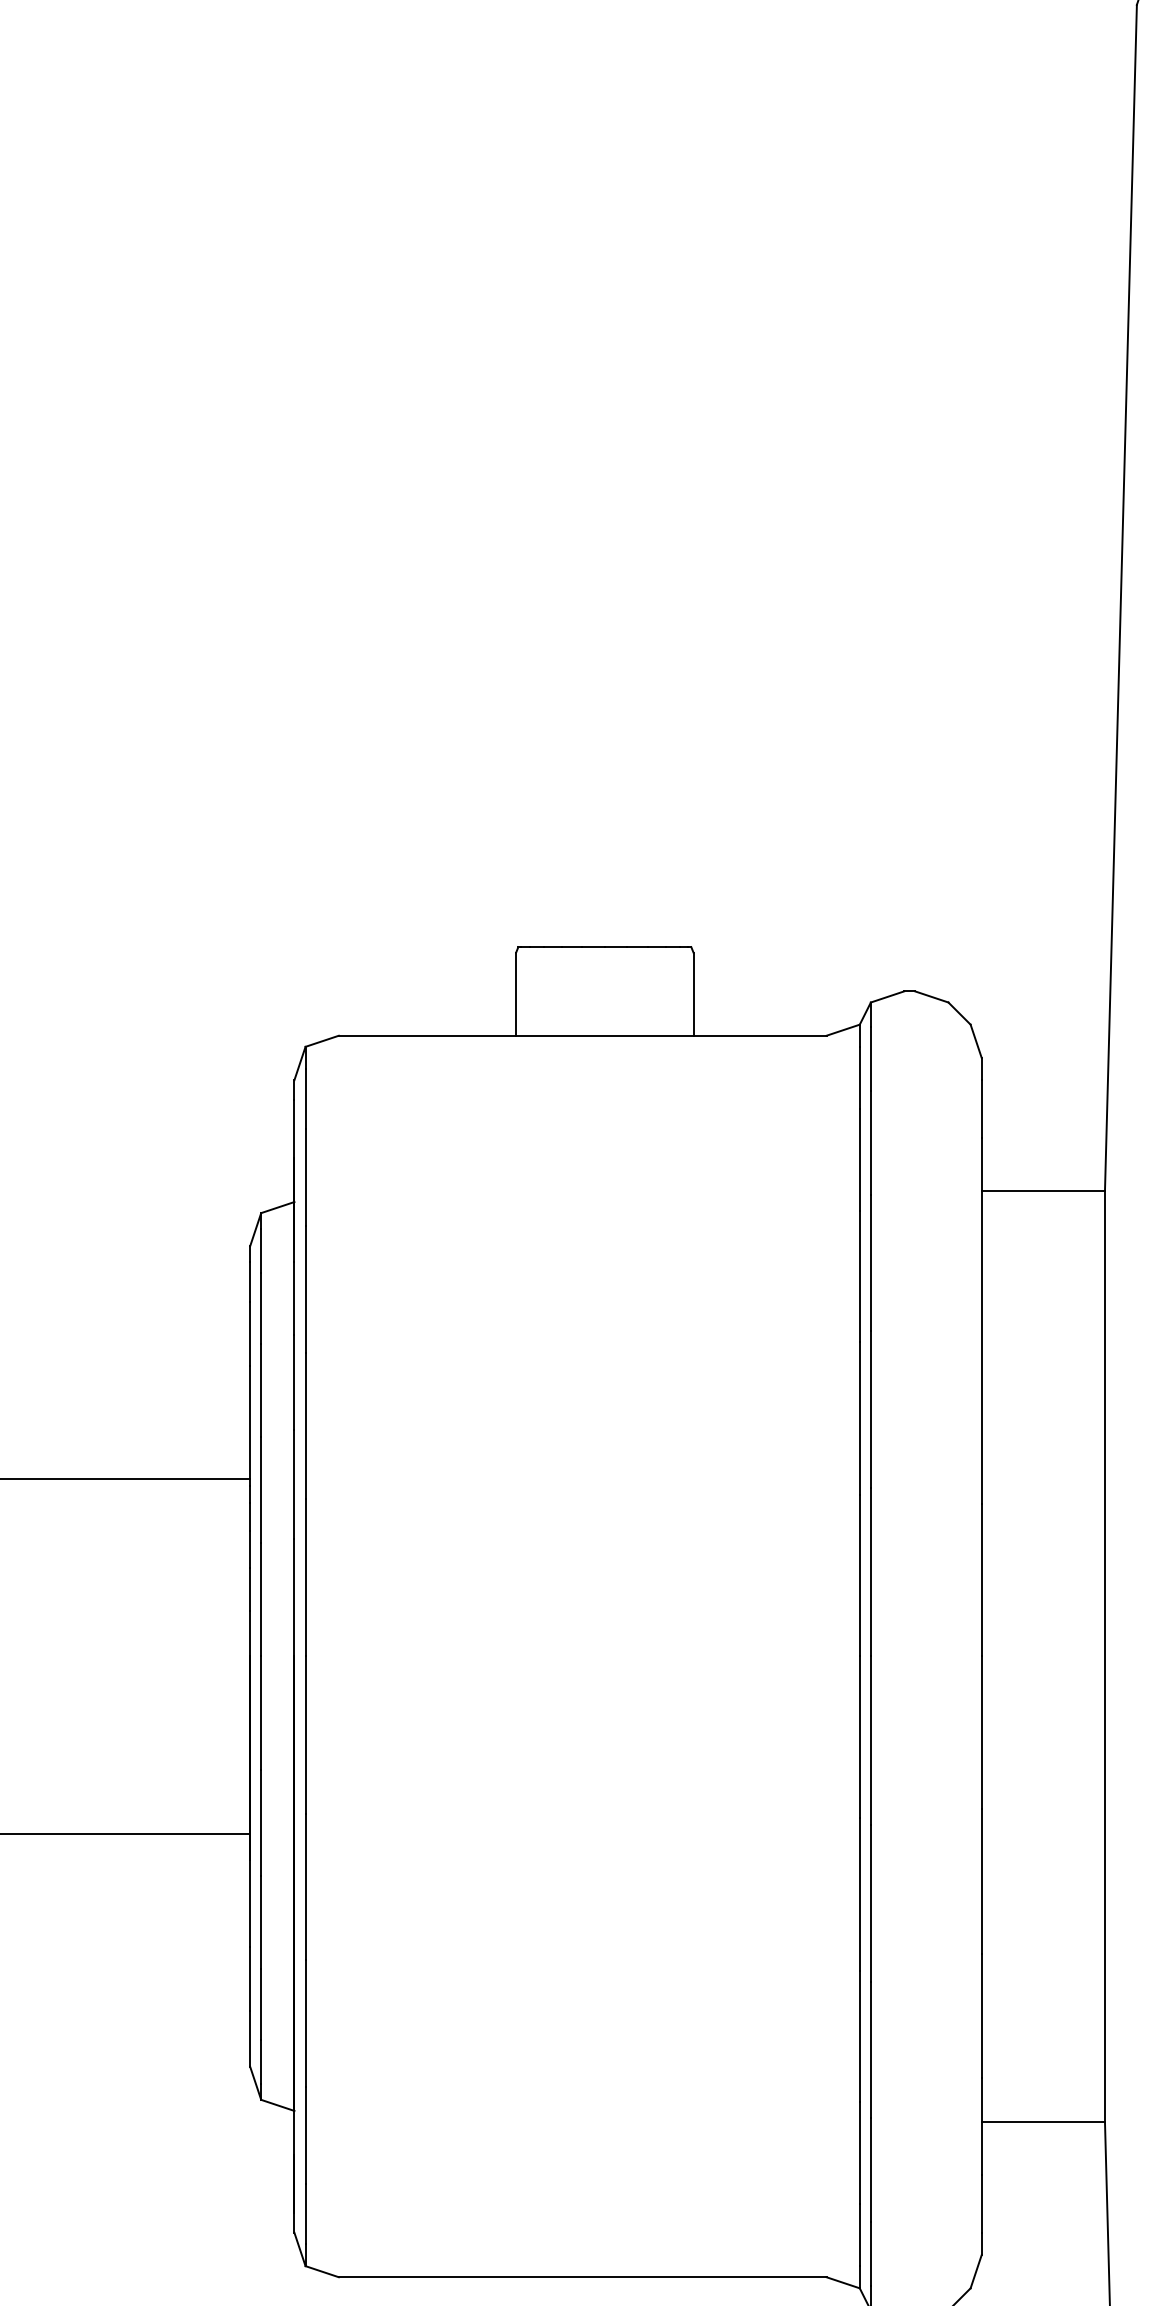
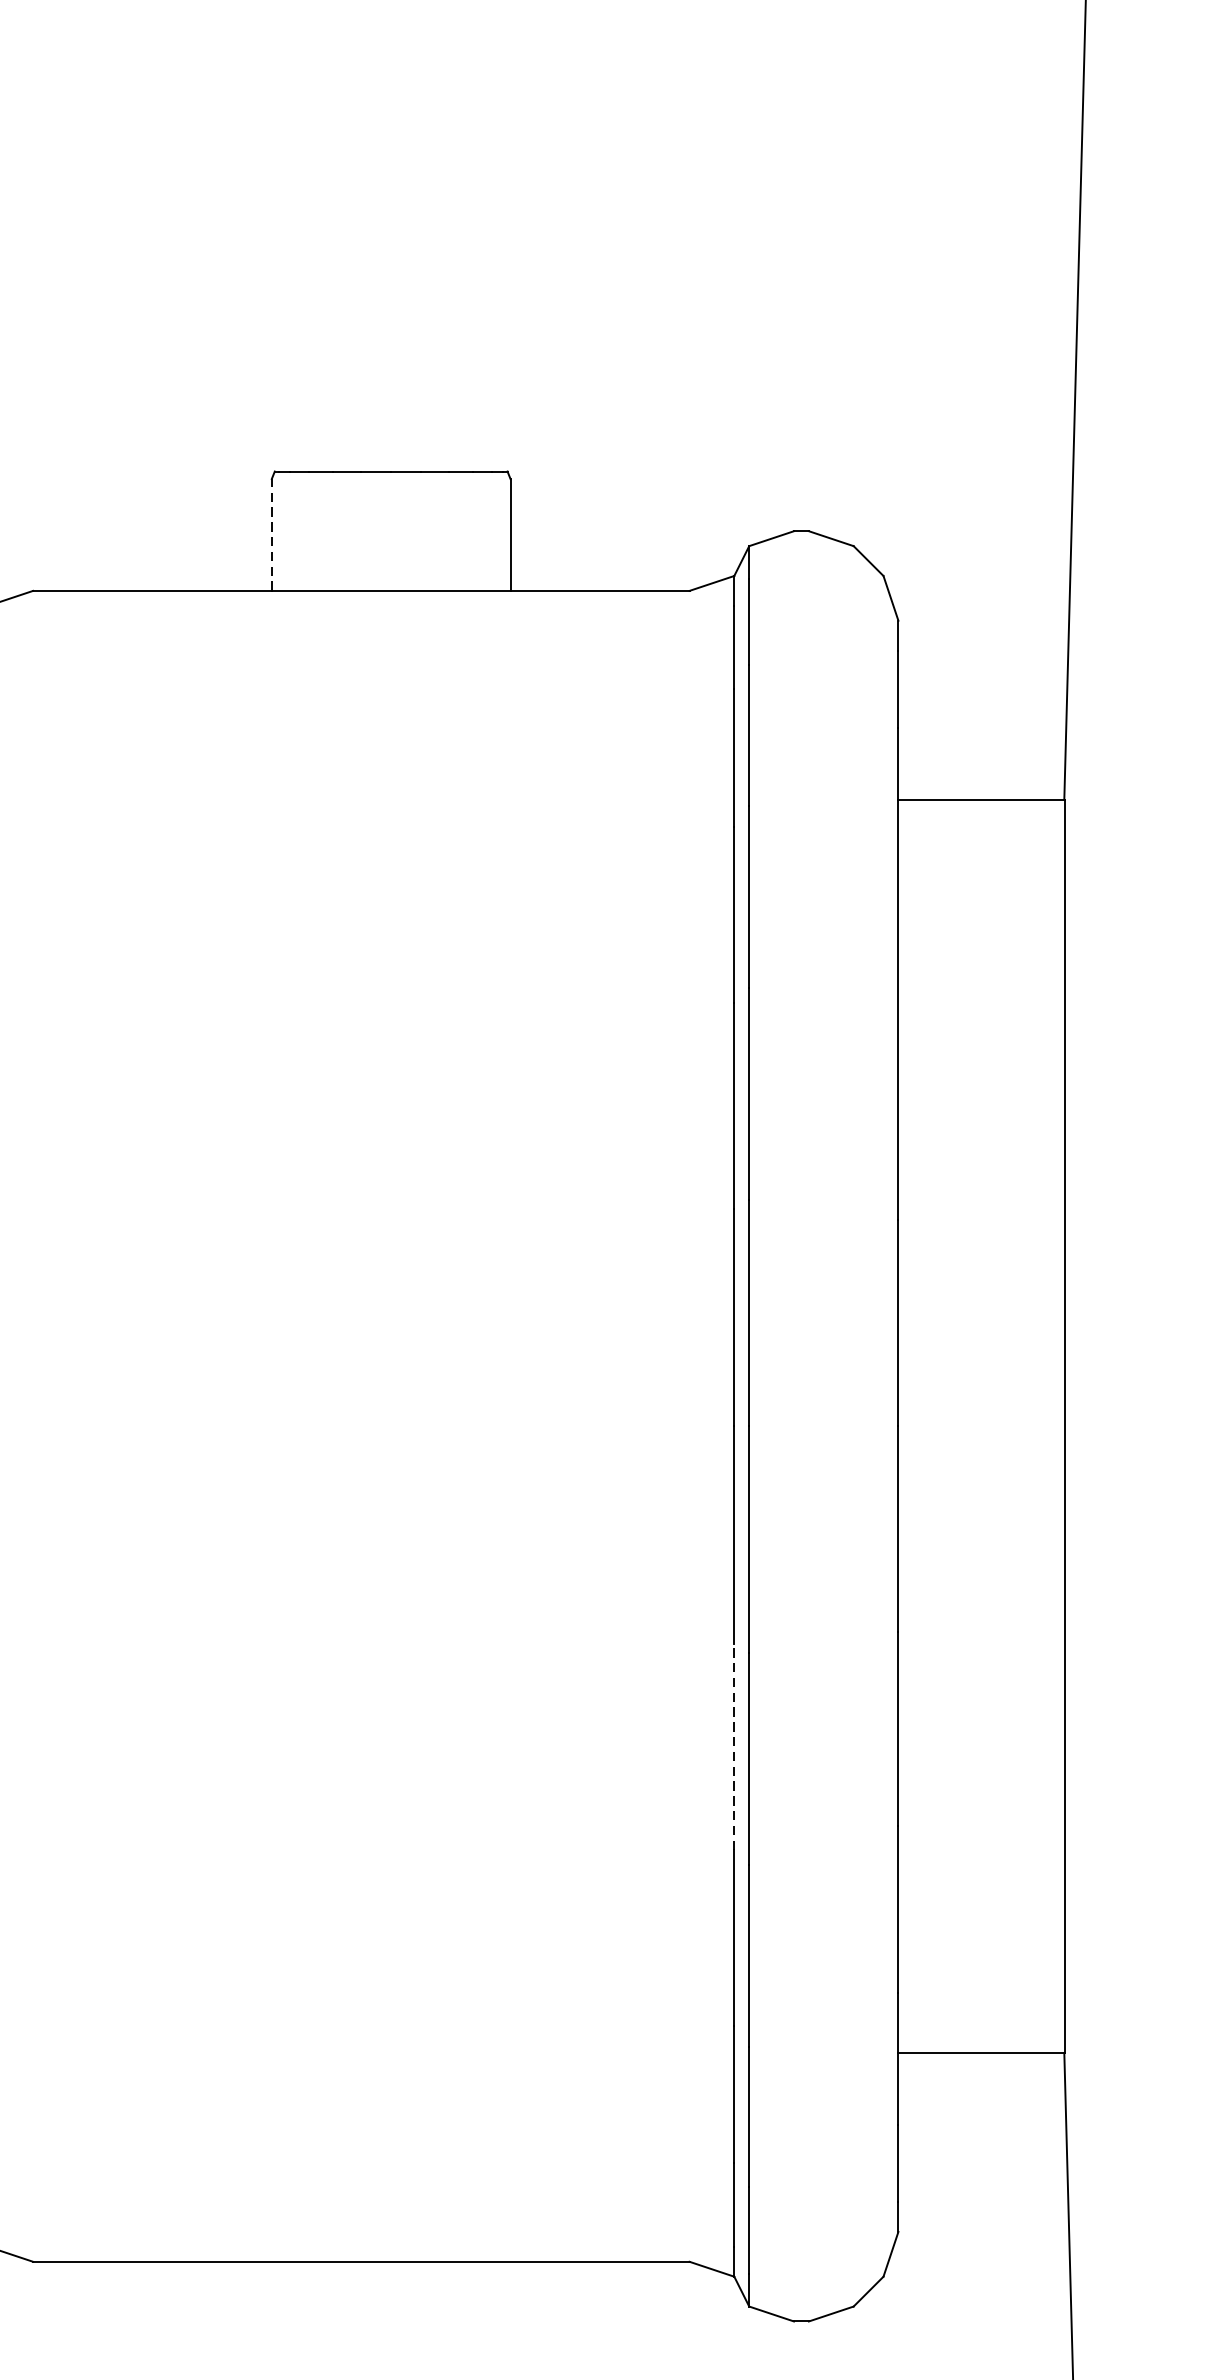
line: (516, 994) -> (272, 535), solid -> dashed
line: (859, 1894) -> (733, 1746), solid -> dashed

